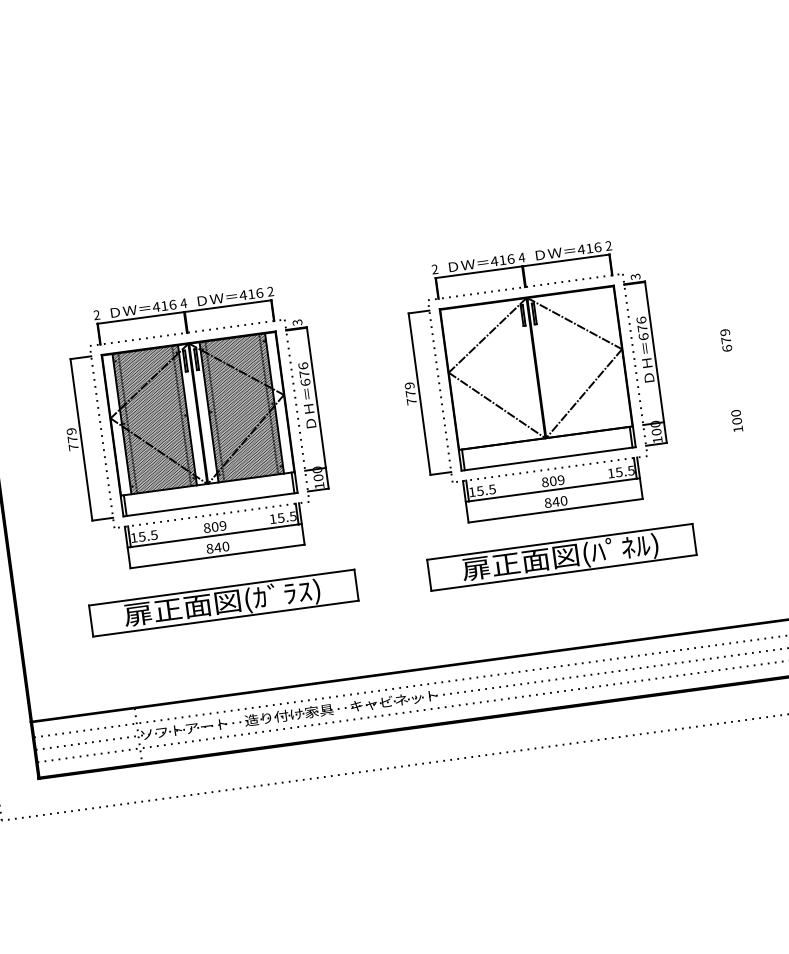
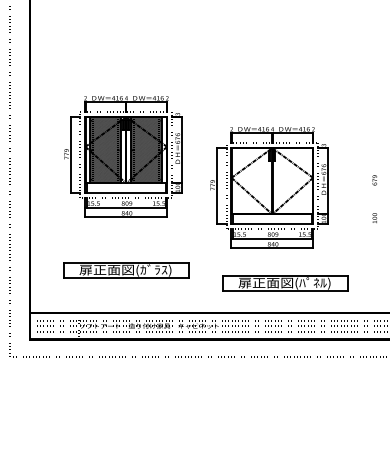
part: (532, 382) -> (269, 187), moved
part: (194, 427) -> (123, 156), moved
part: (562, 557) -> (285, 283), moved

